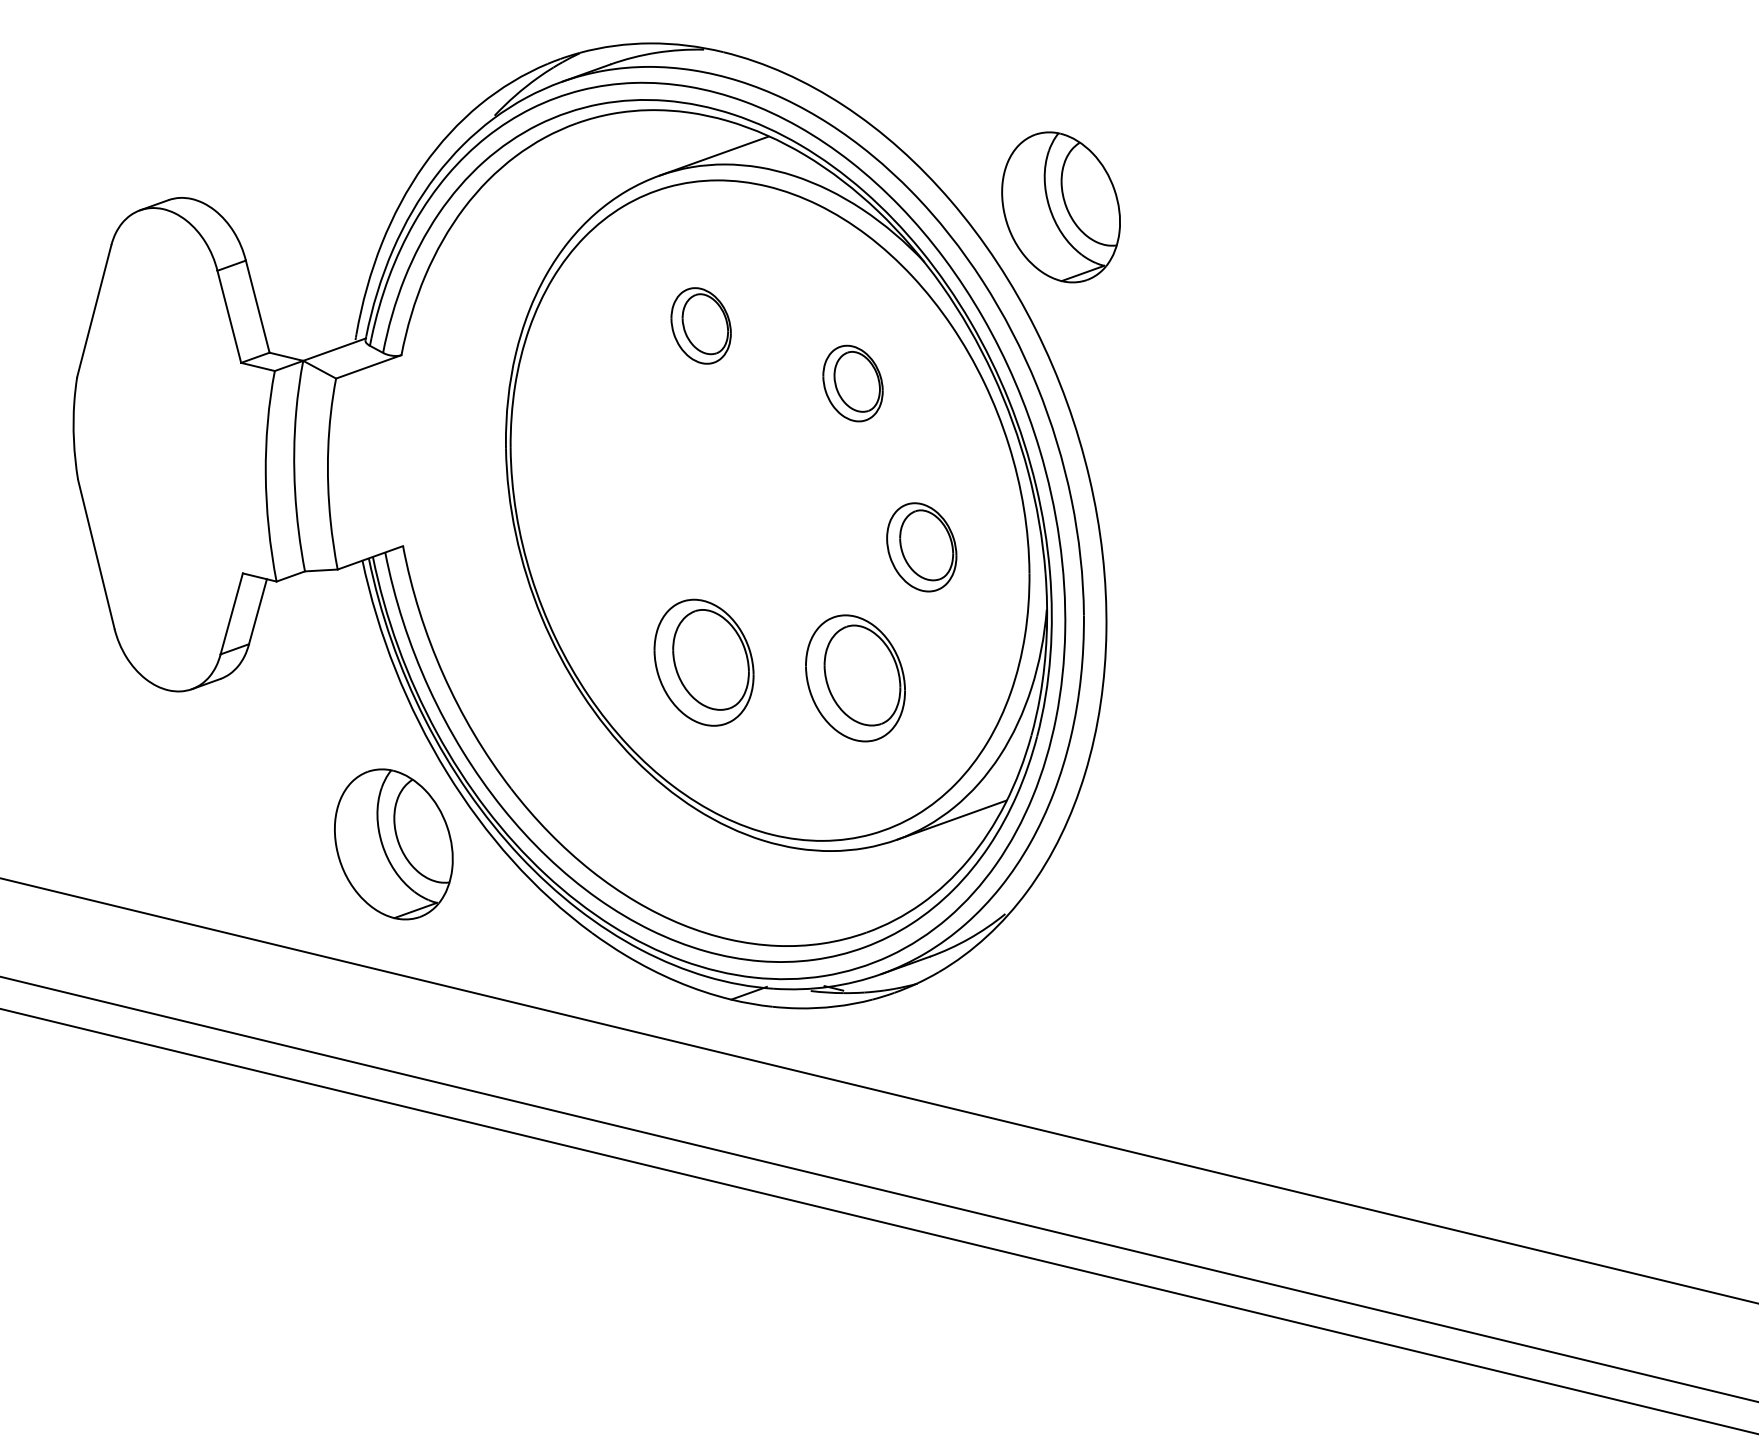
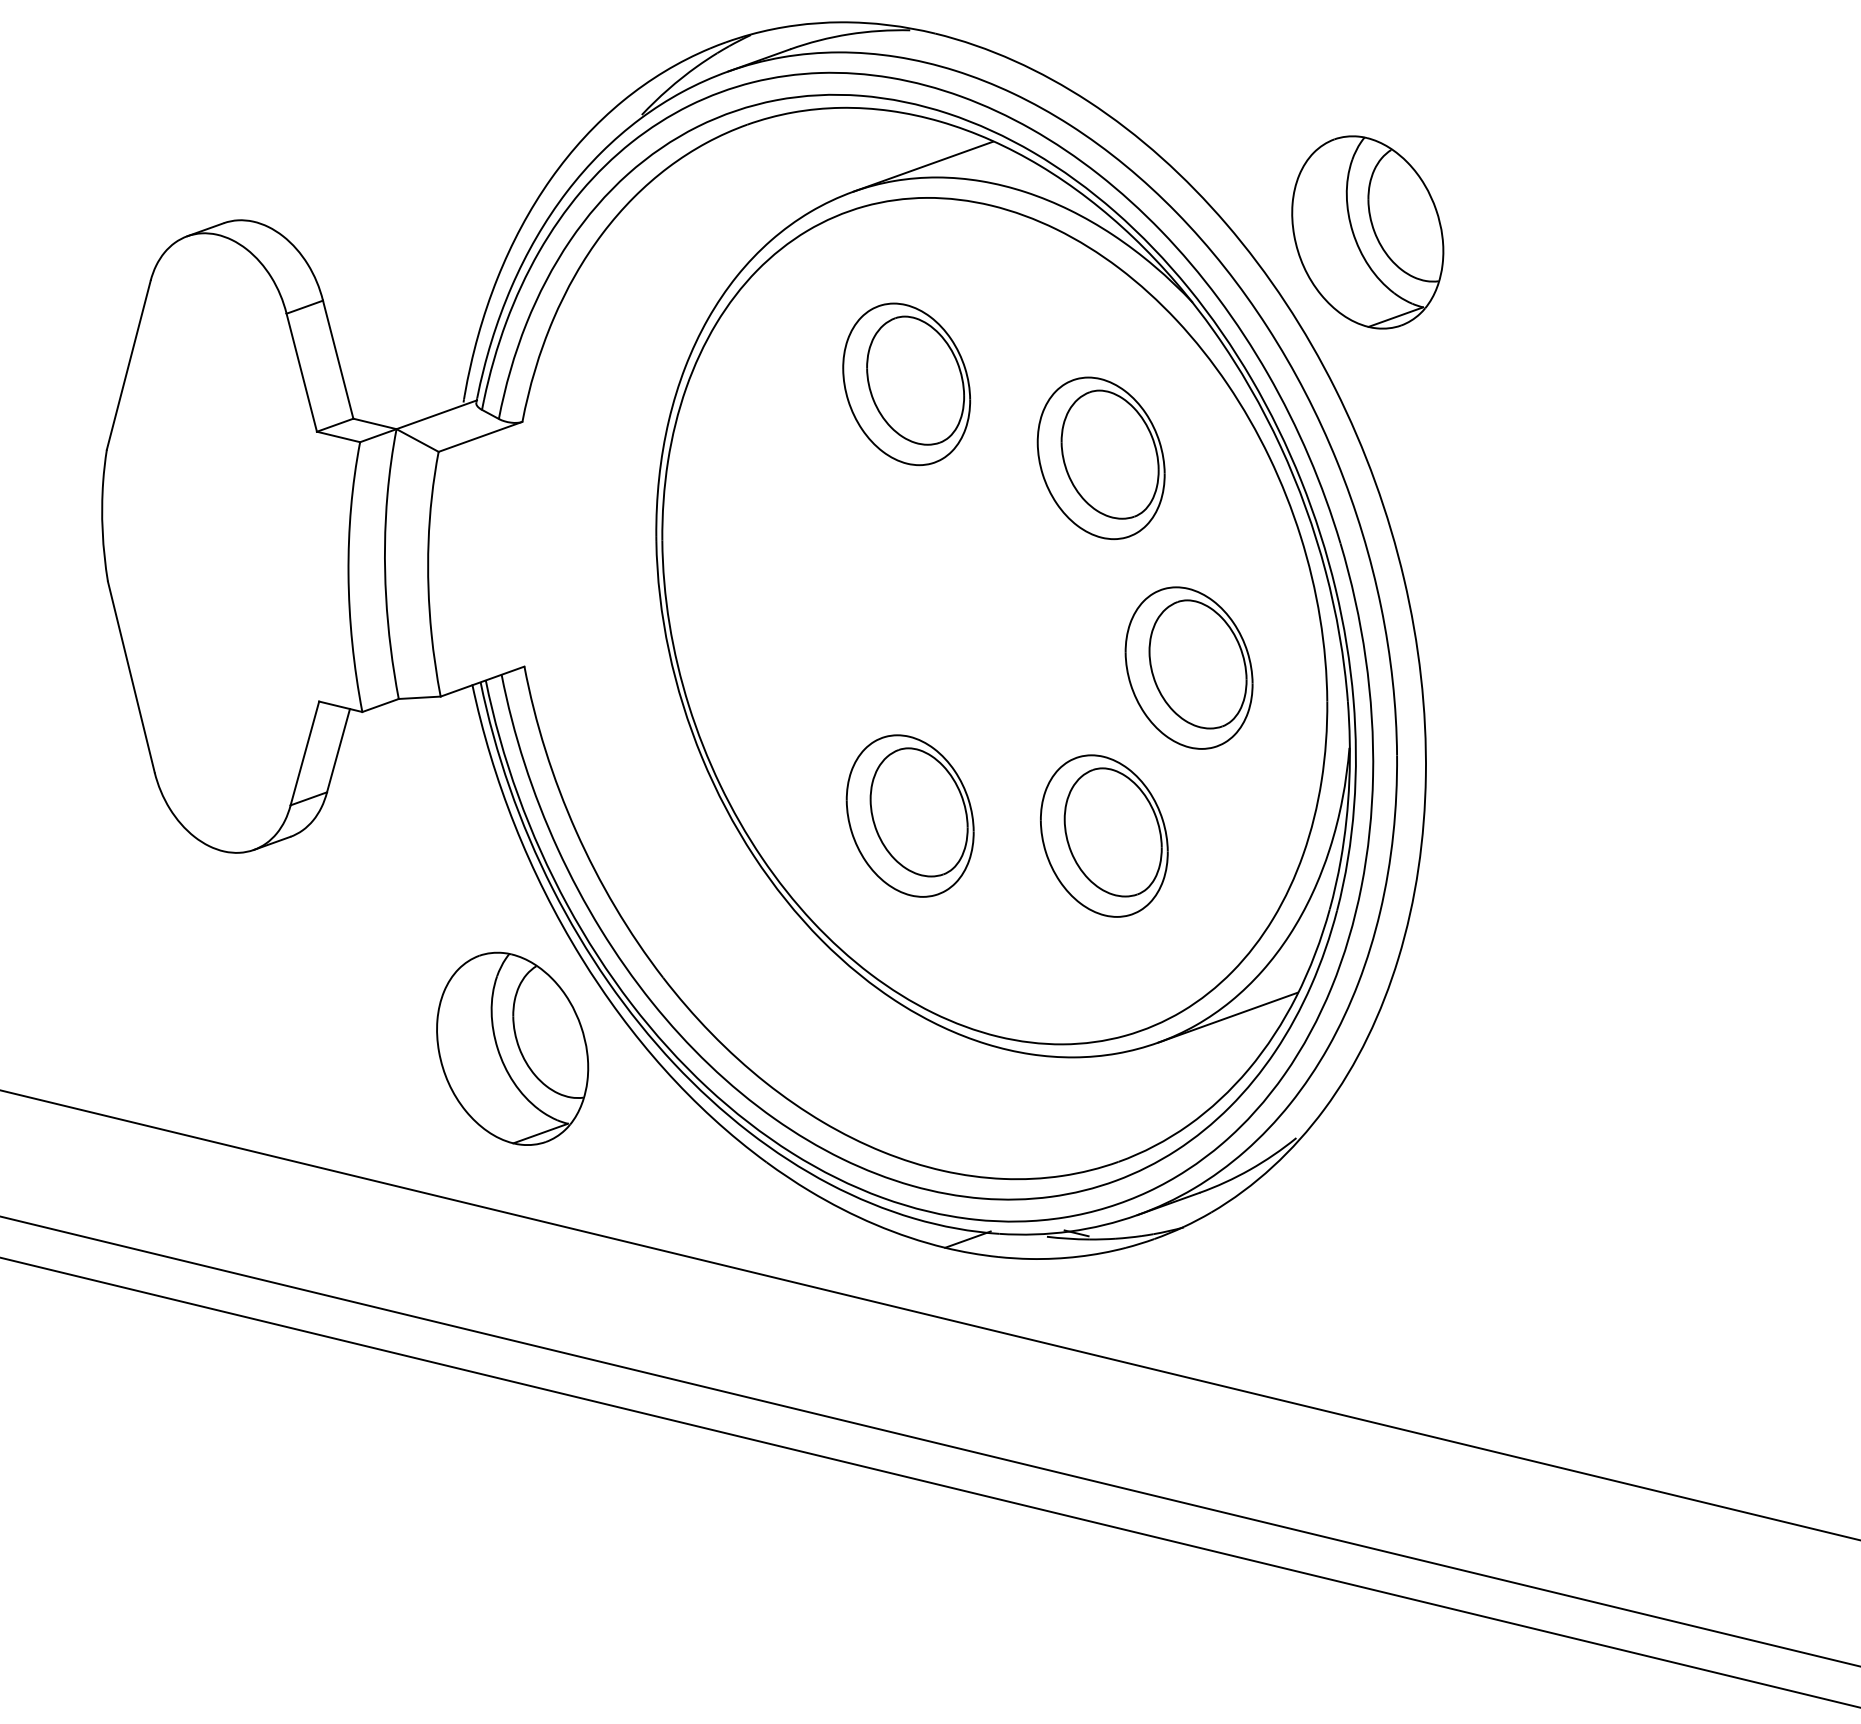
part: (700, 325) -> (905, 383), size x1.67
part: (852, 383) -> (1100, 458), size x1.67
part: (921, 547) -> (1188, 668), size x1.43

